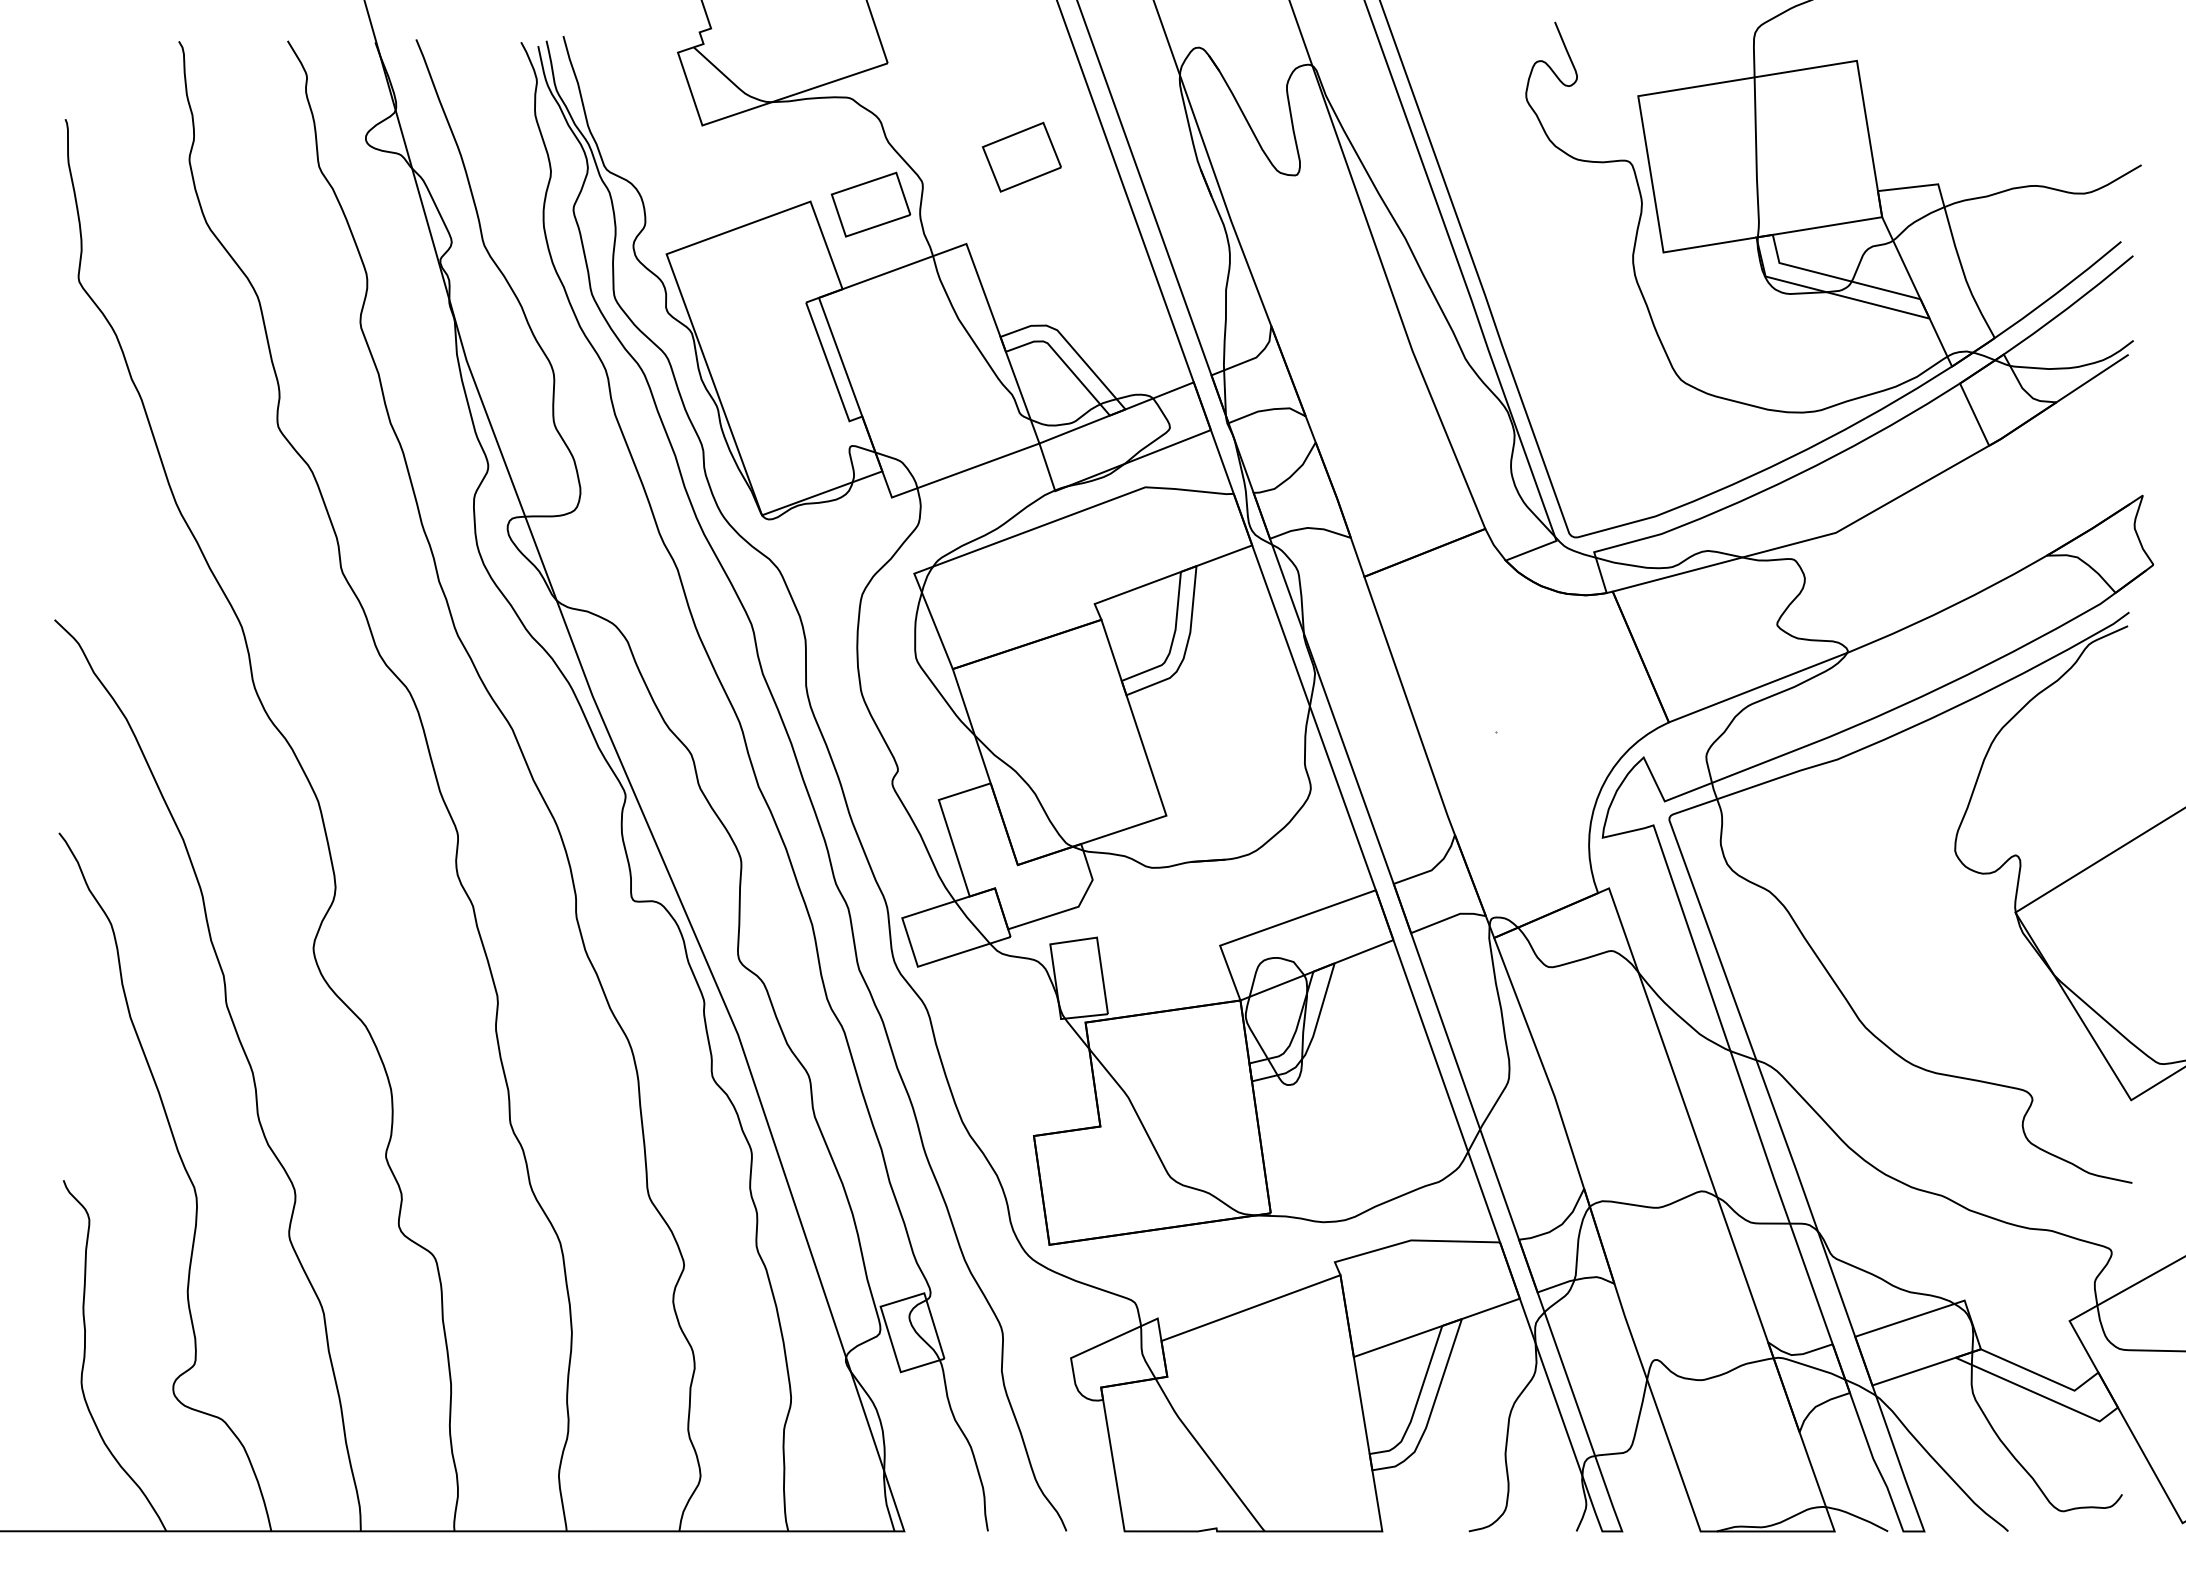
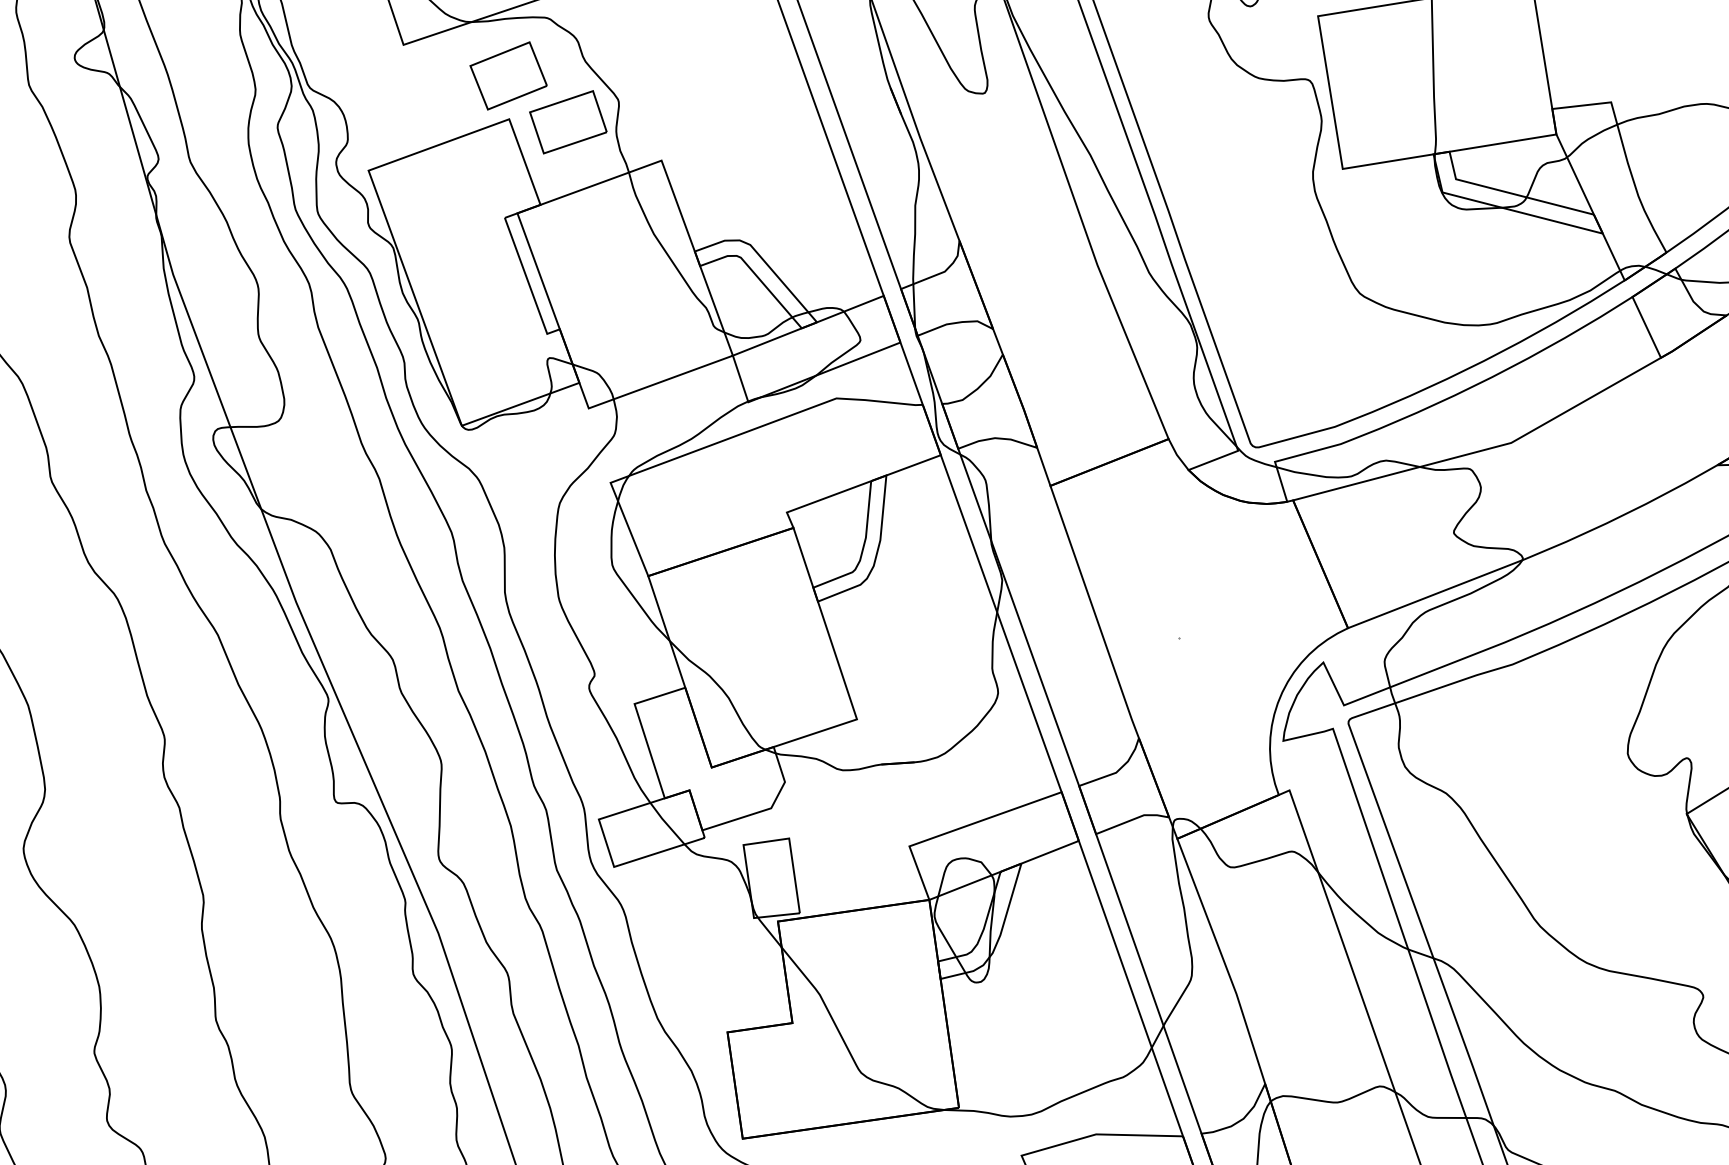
part: (1021, 156) -> (508, 75), moved

